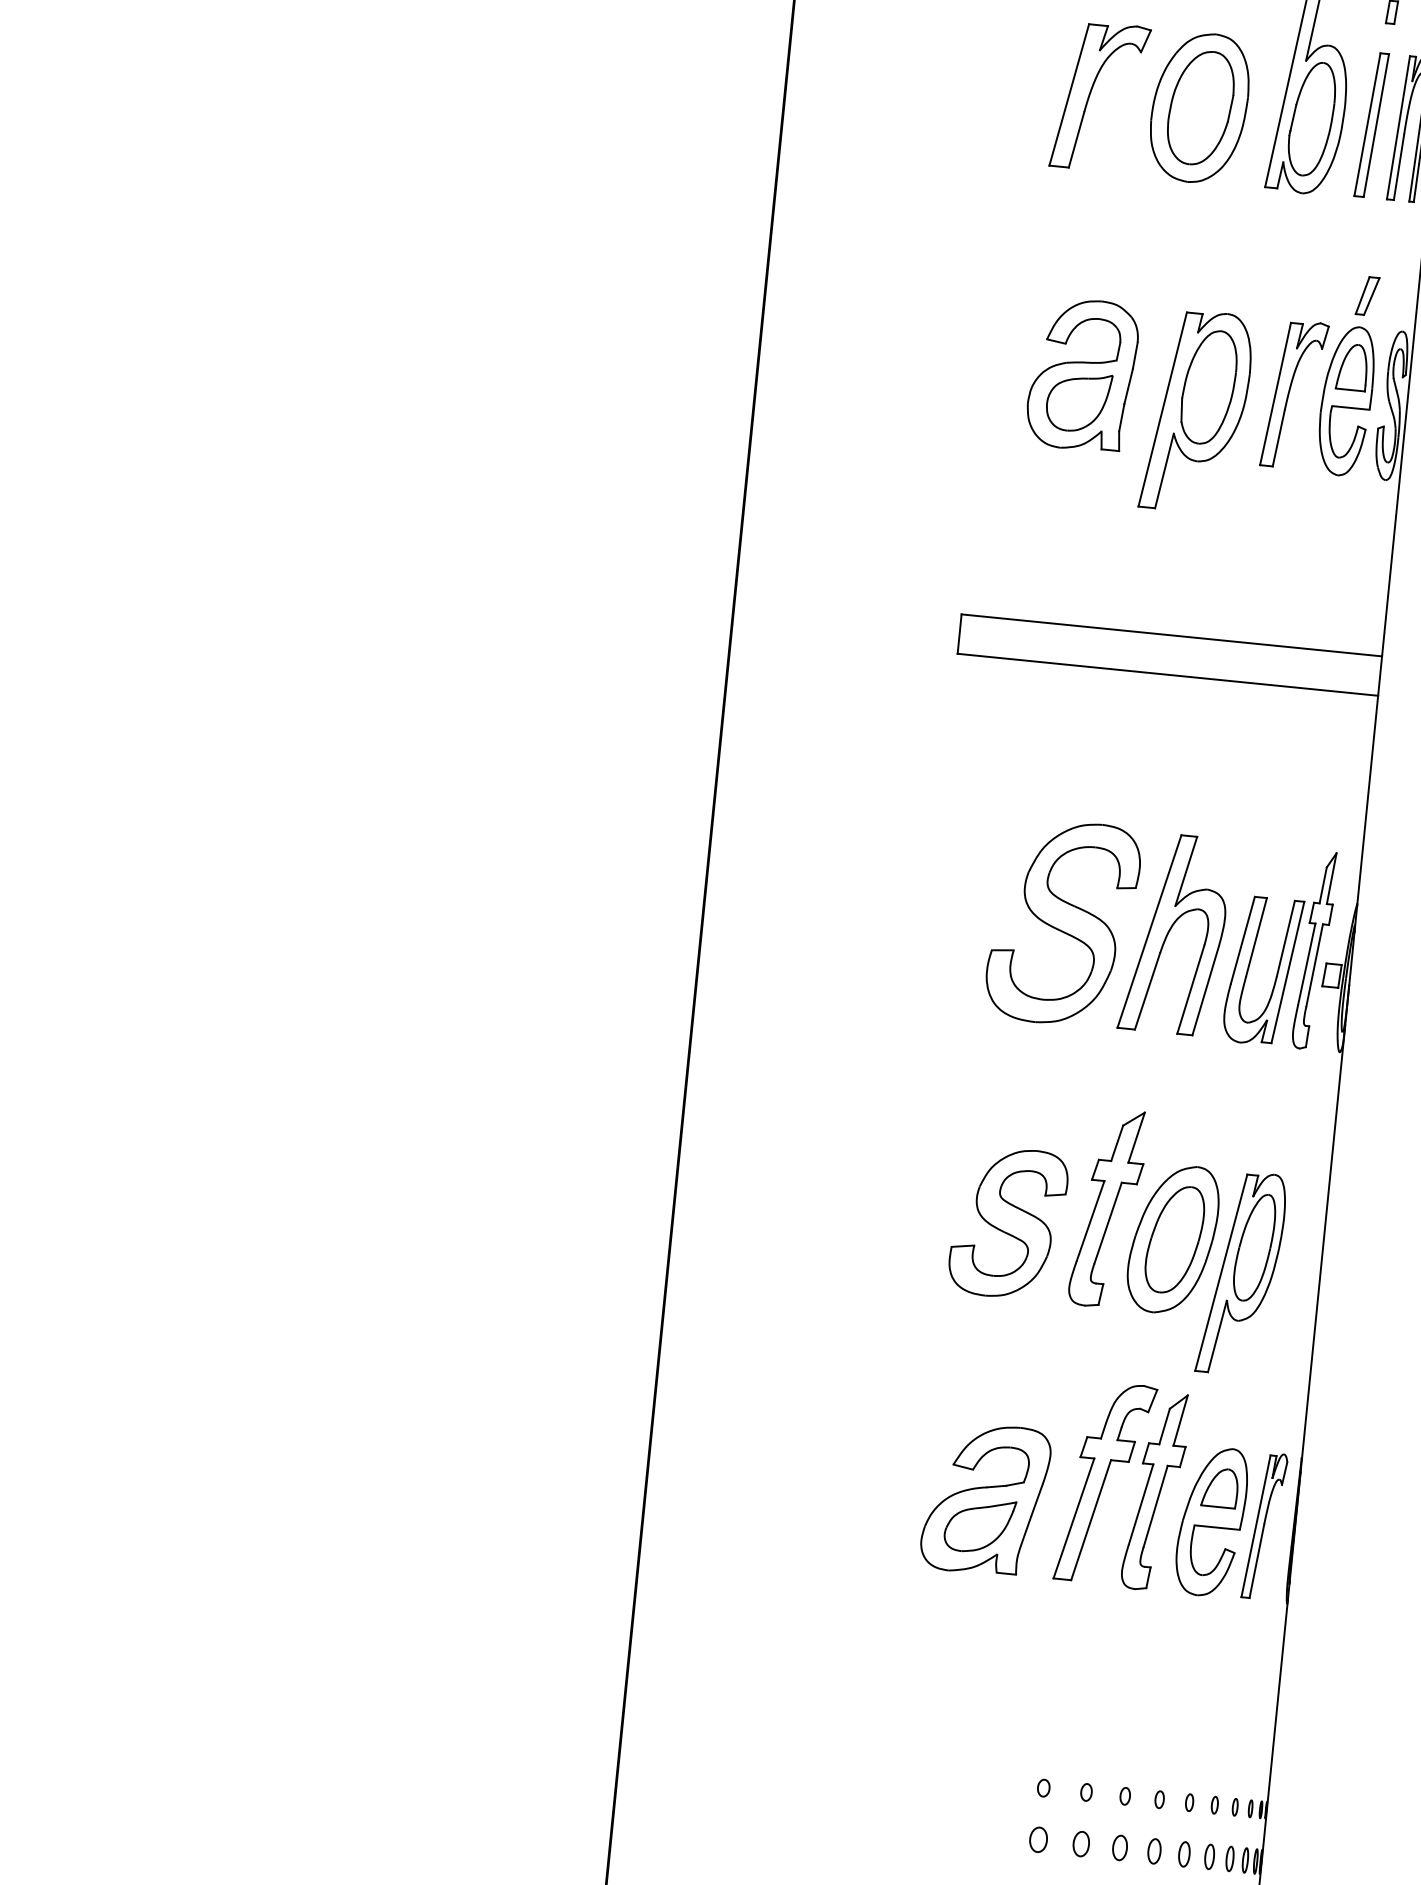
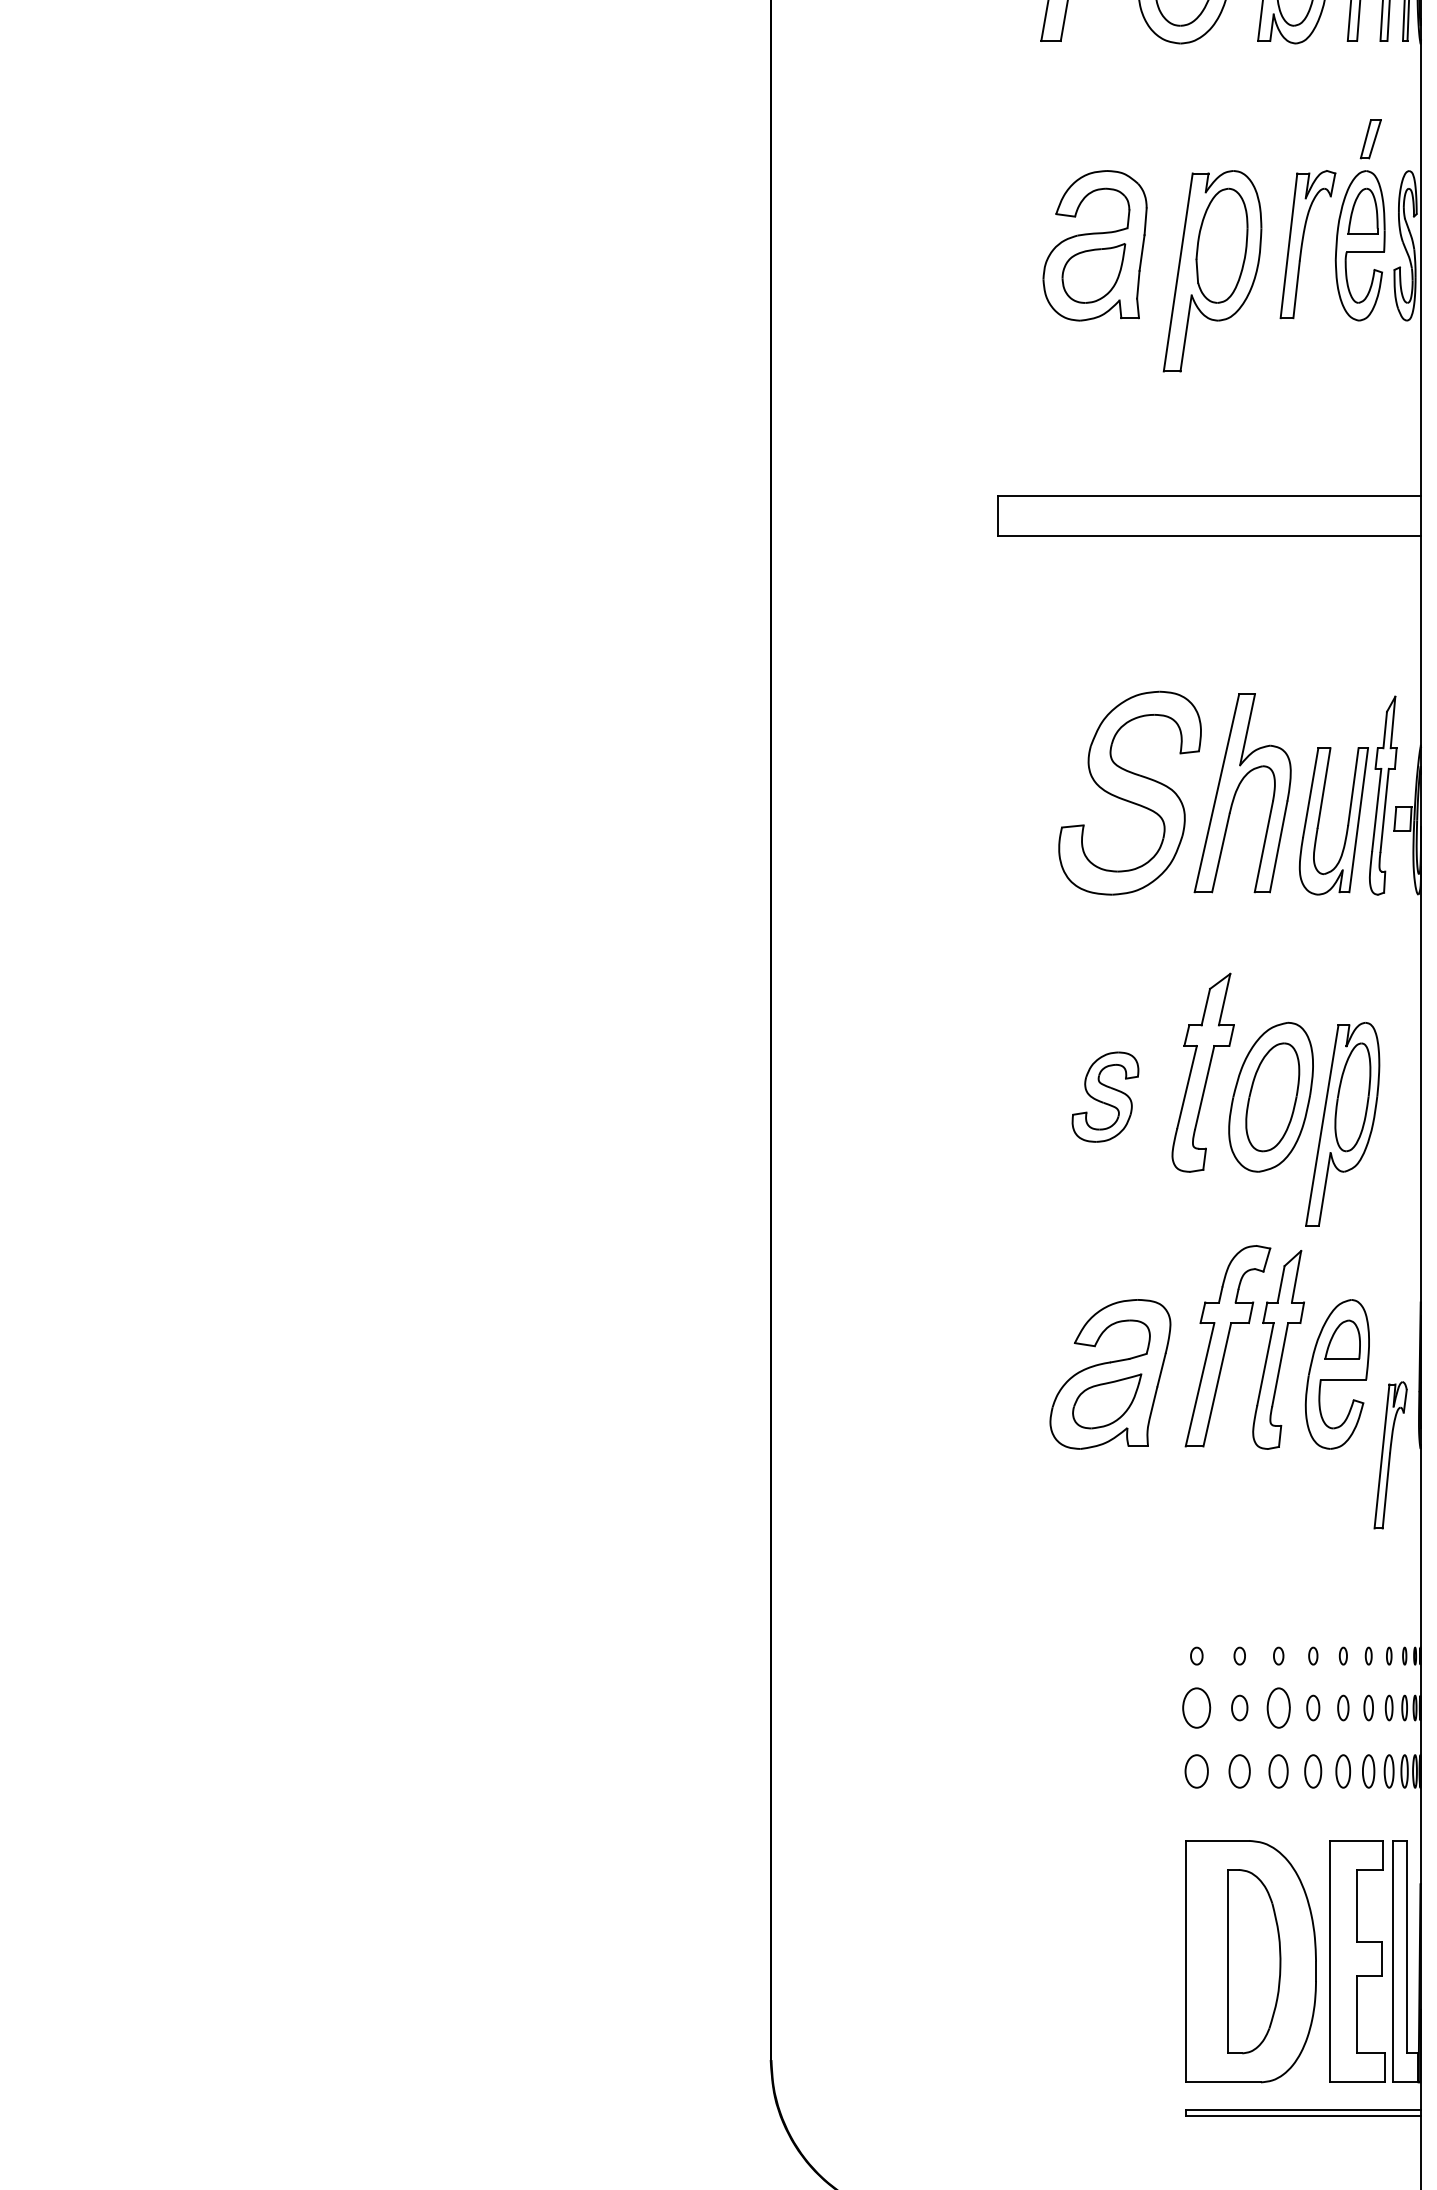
part: (1008, 1222) -> (1105, 1096), size x0.6
part: (1264, 1526) -> (1390, 1455), moved
part: (1038, 1839) -> (1196, 1707), size x1.6
part: (1119, 1847) -> (1278, 1707), size x1.6

